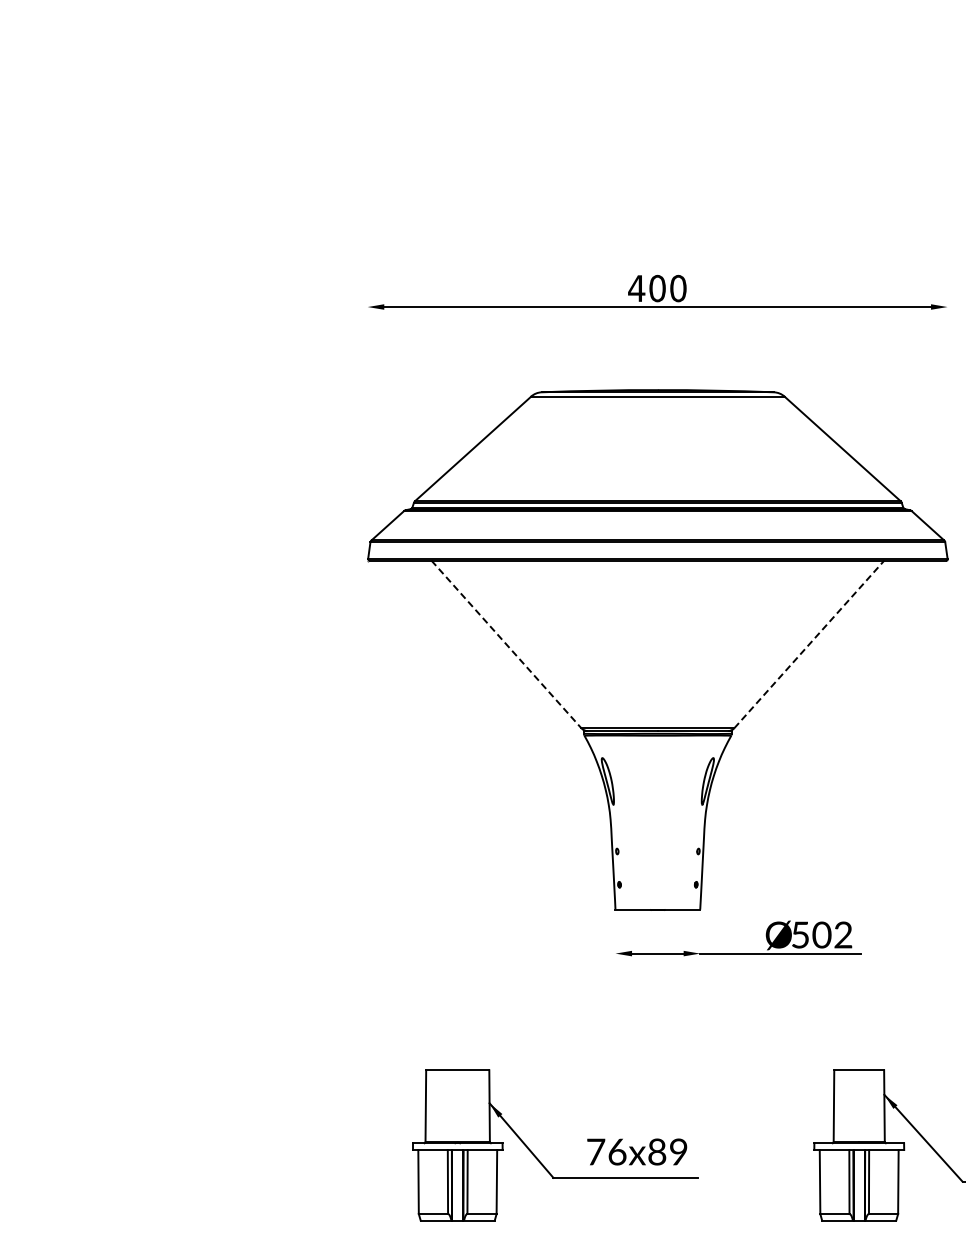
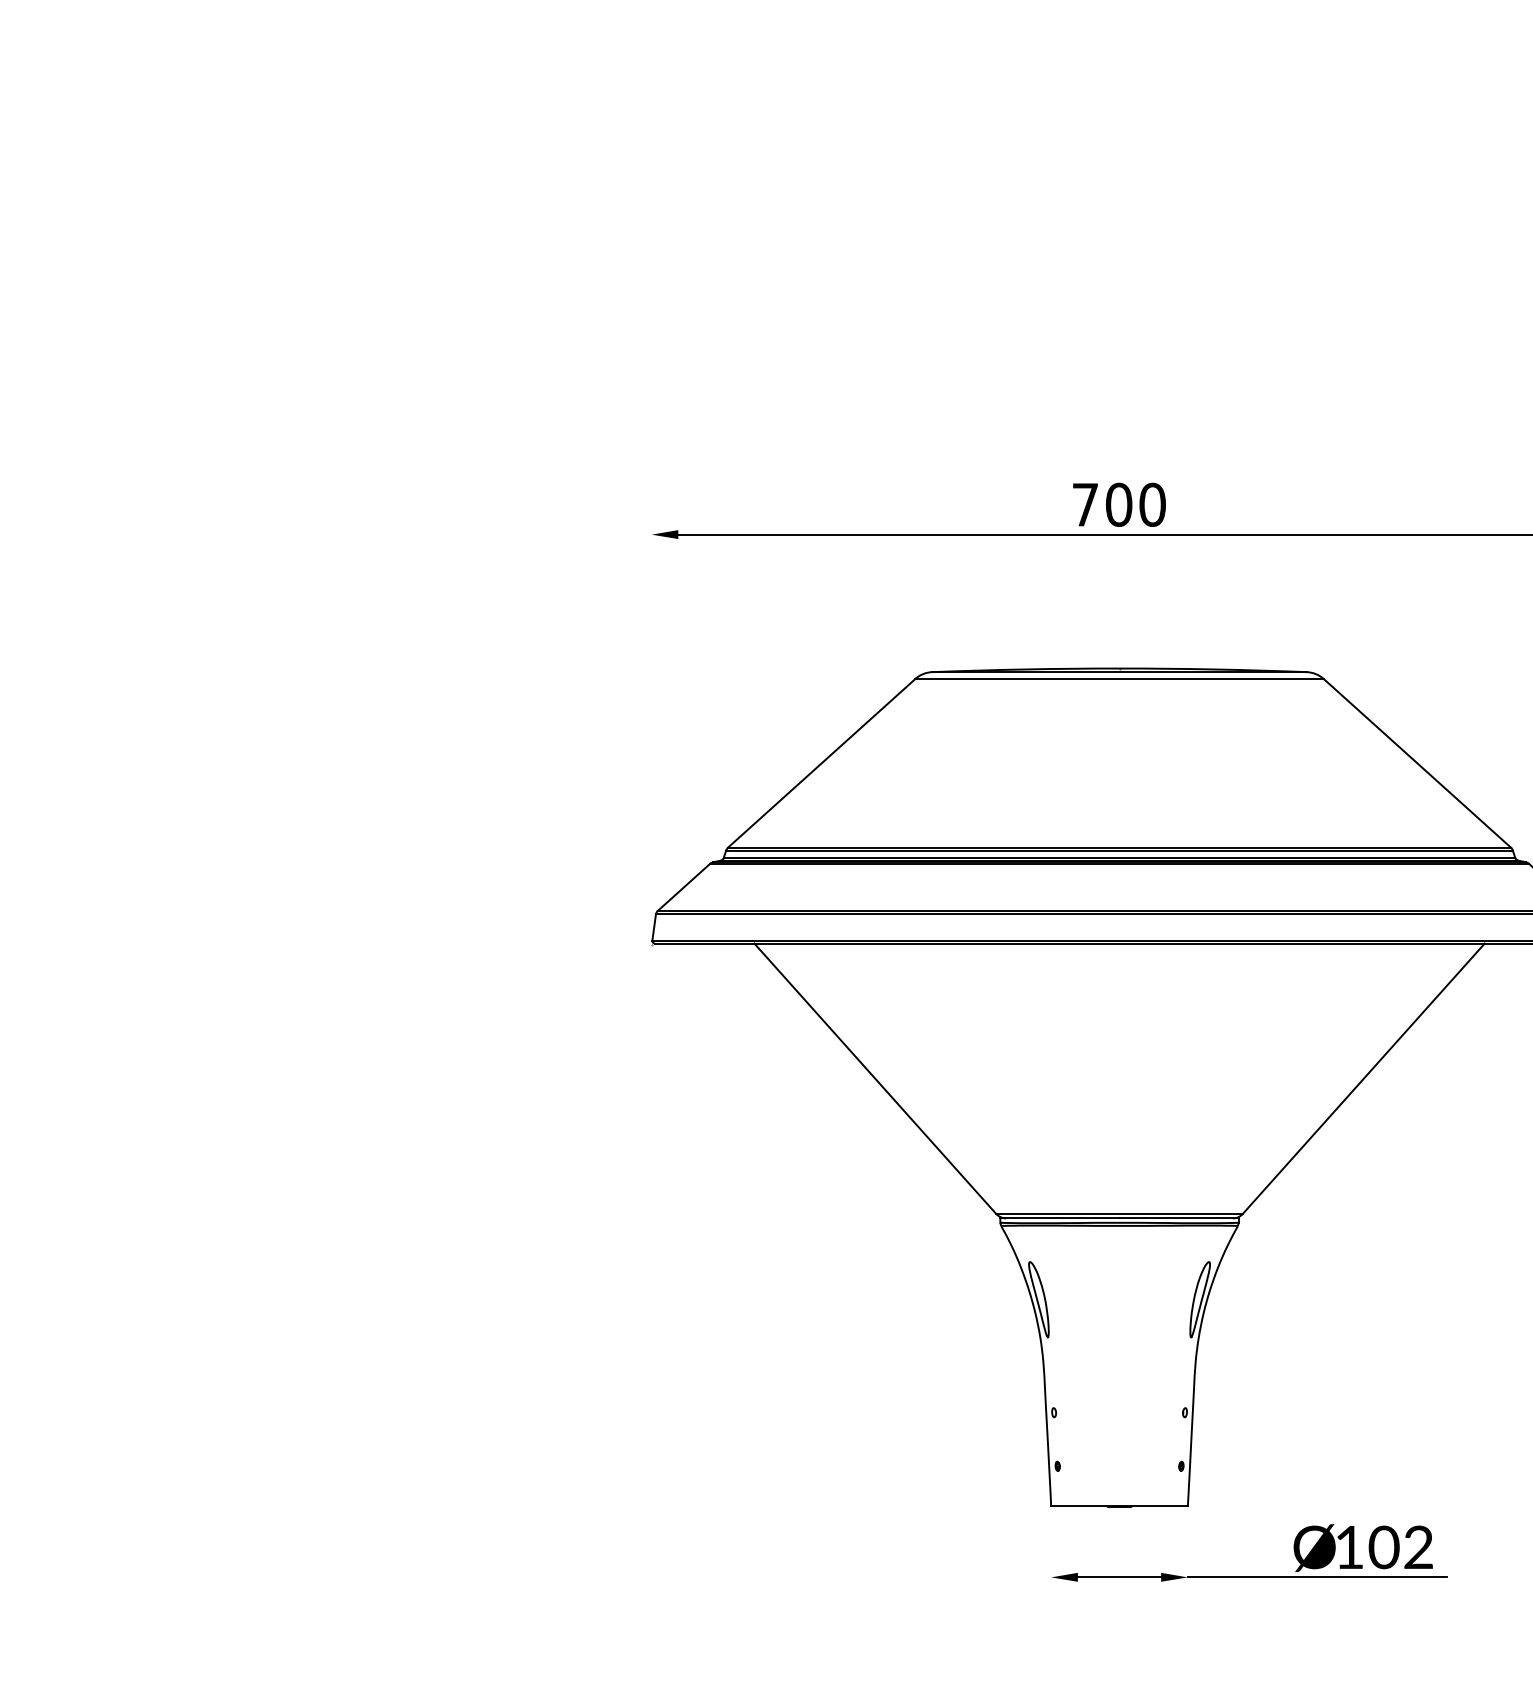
text: (636, 288) -> (1085, 504), 400 -> 700
line: (506, 644) -> (875, 1078), dashed -> solid
line: (809, 644) -> (1364, 1078), dashed -> solid
text: (800, 934) -> (1349, 1546), 502 -> 102

